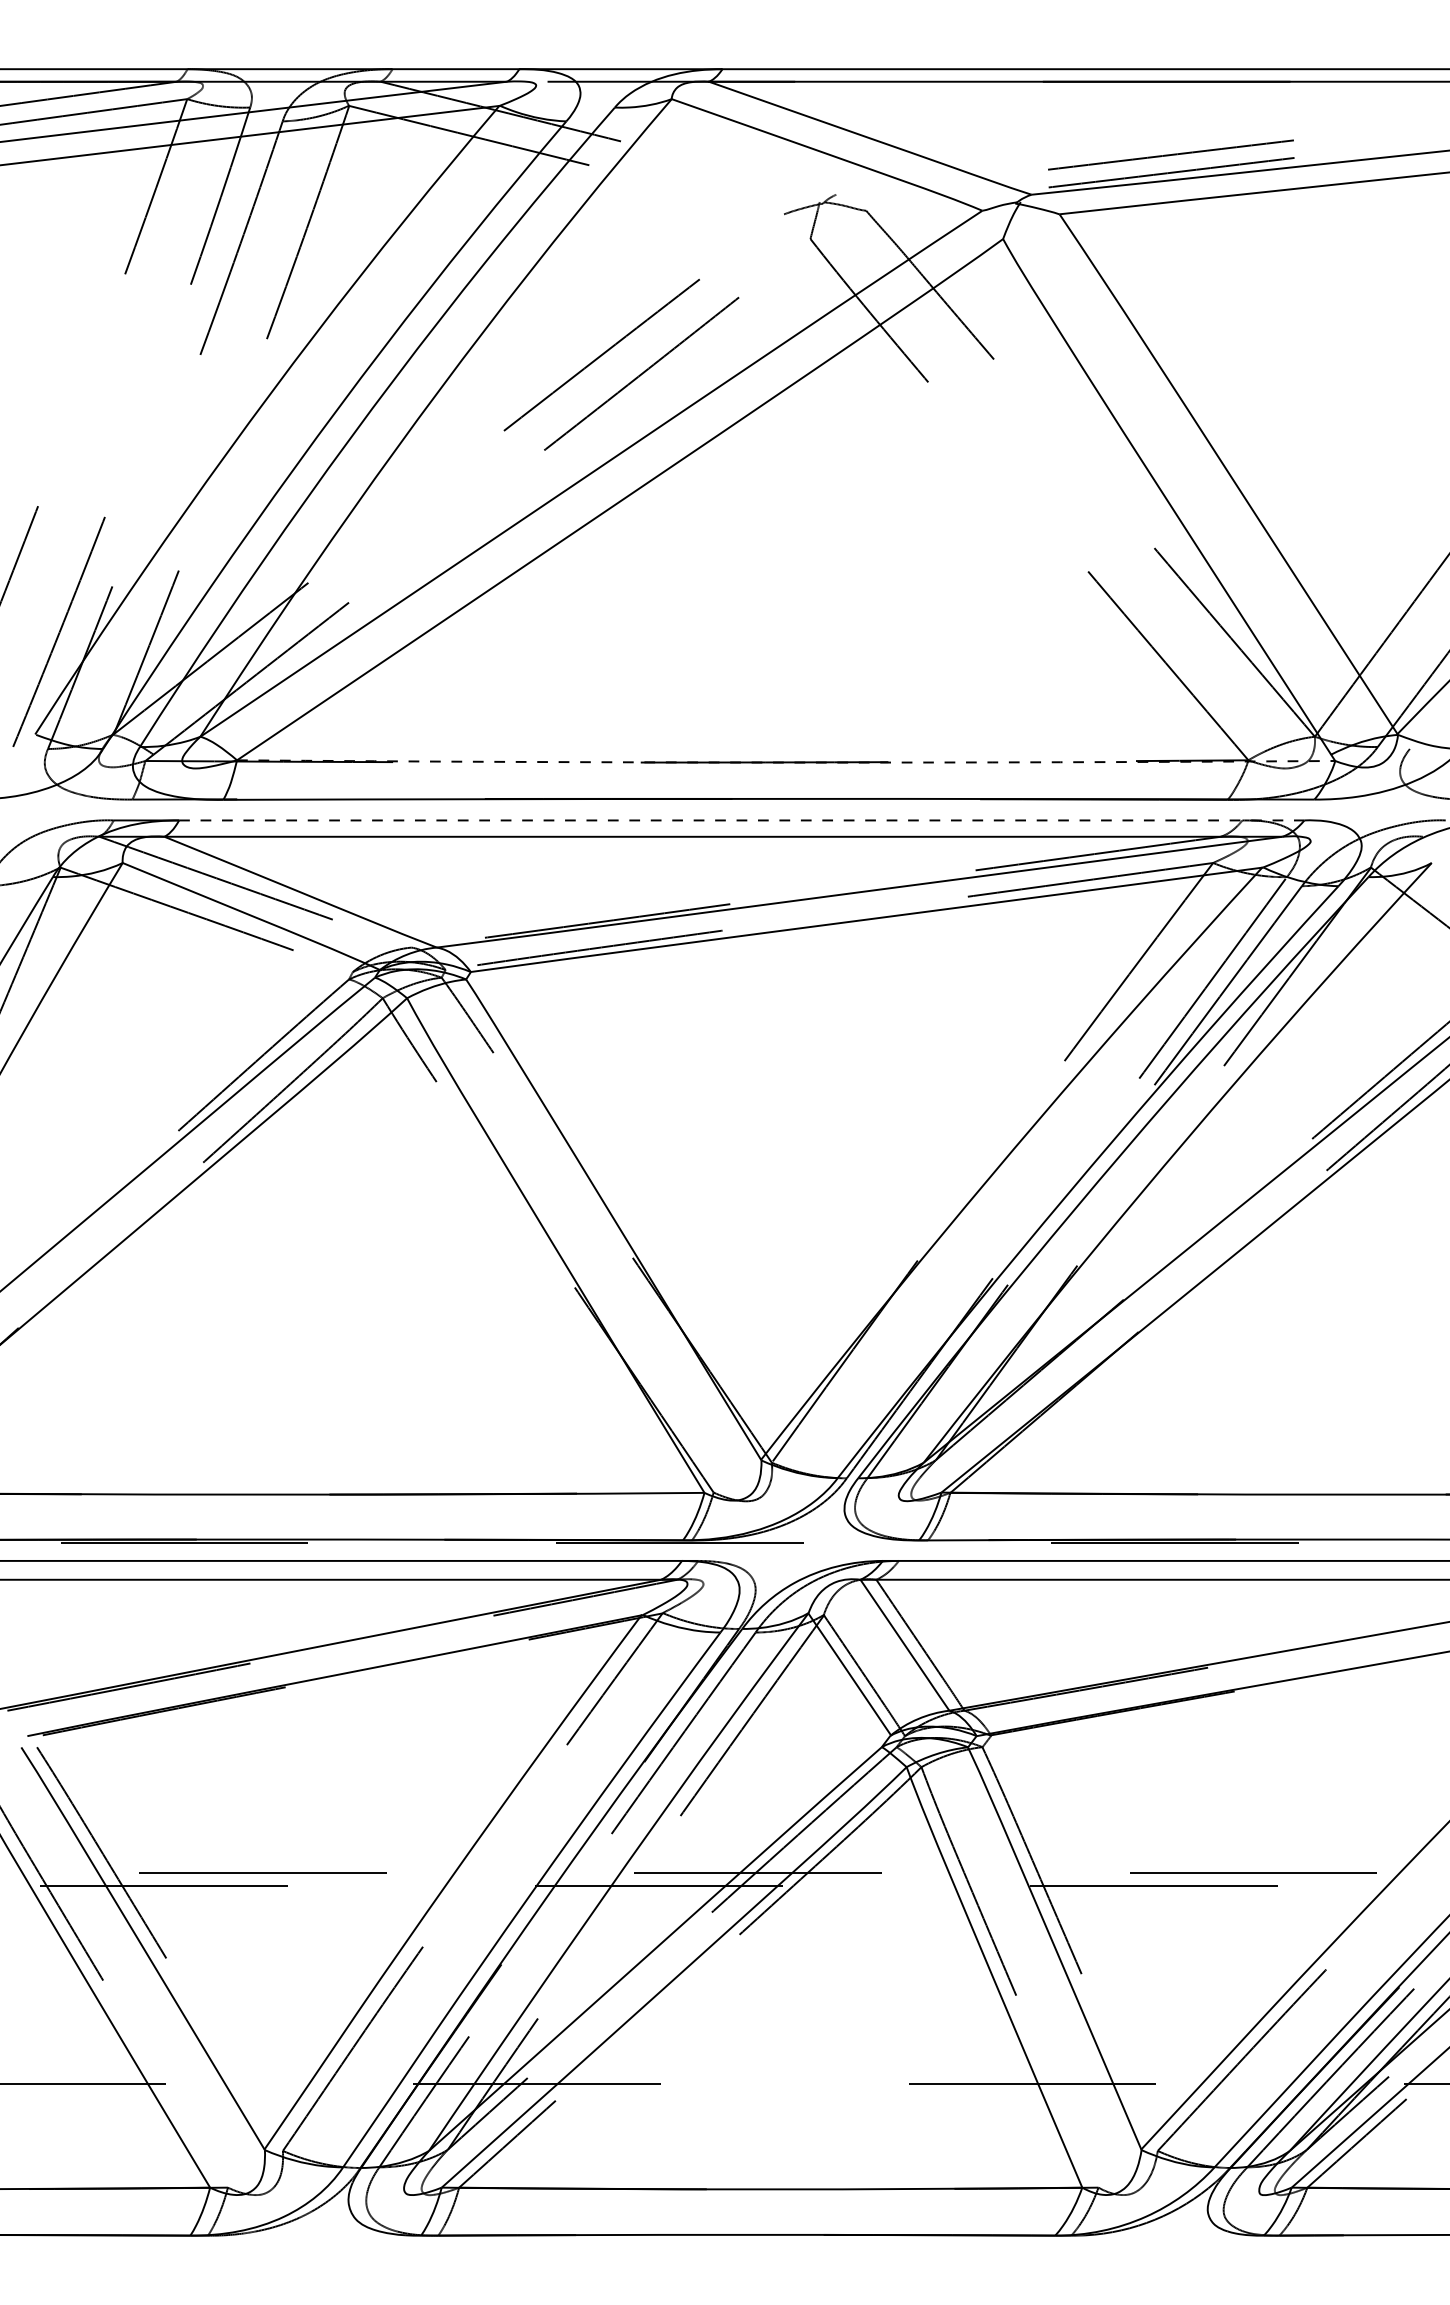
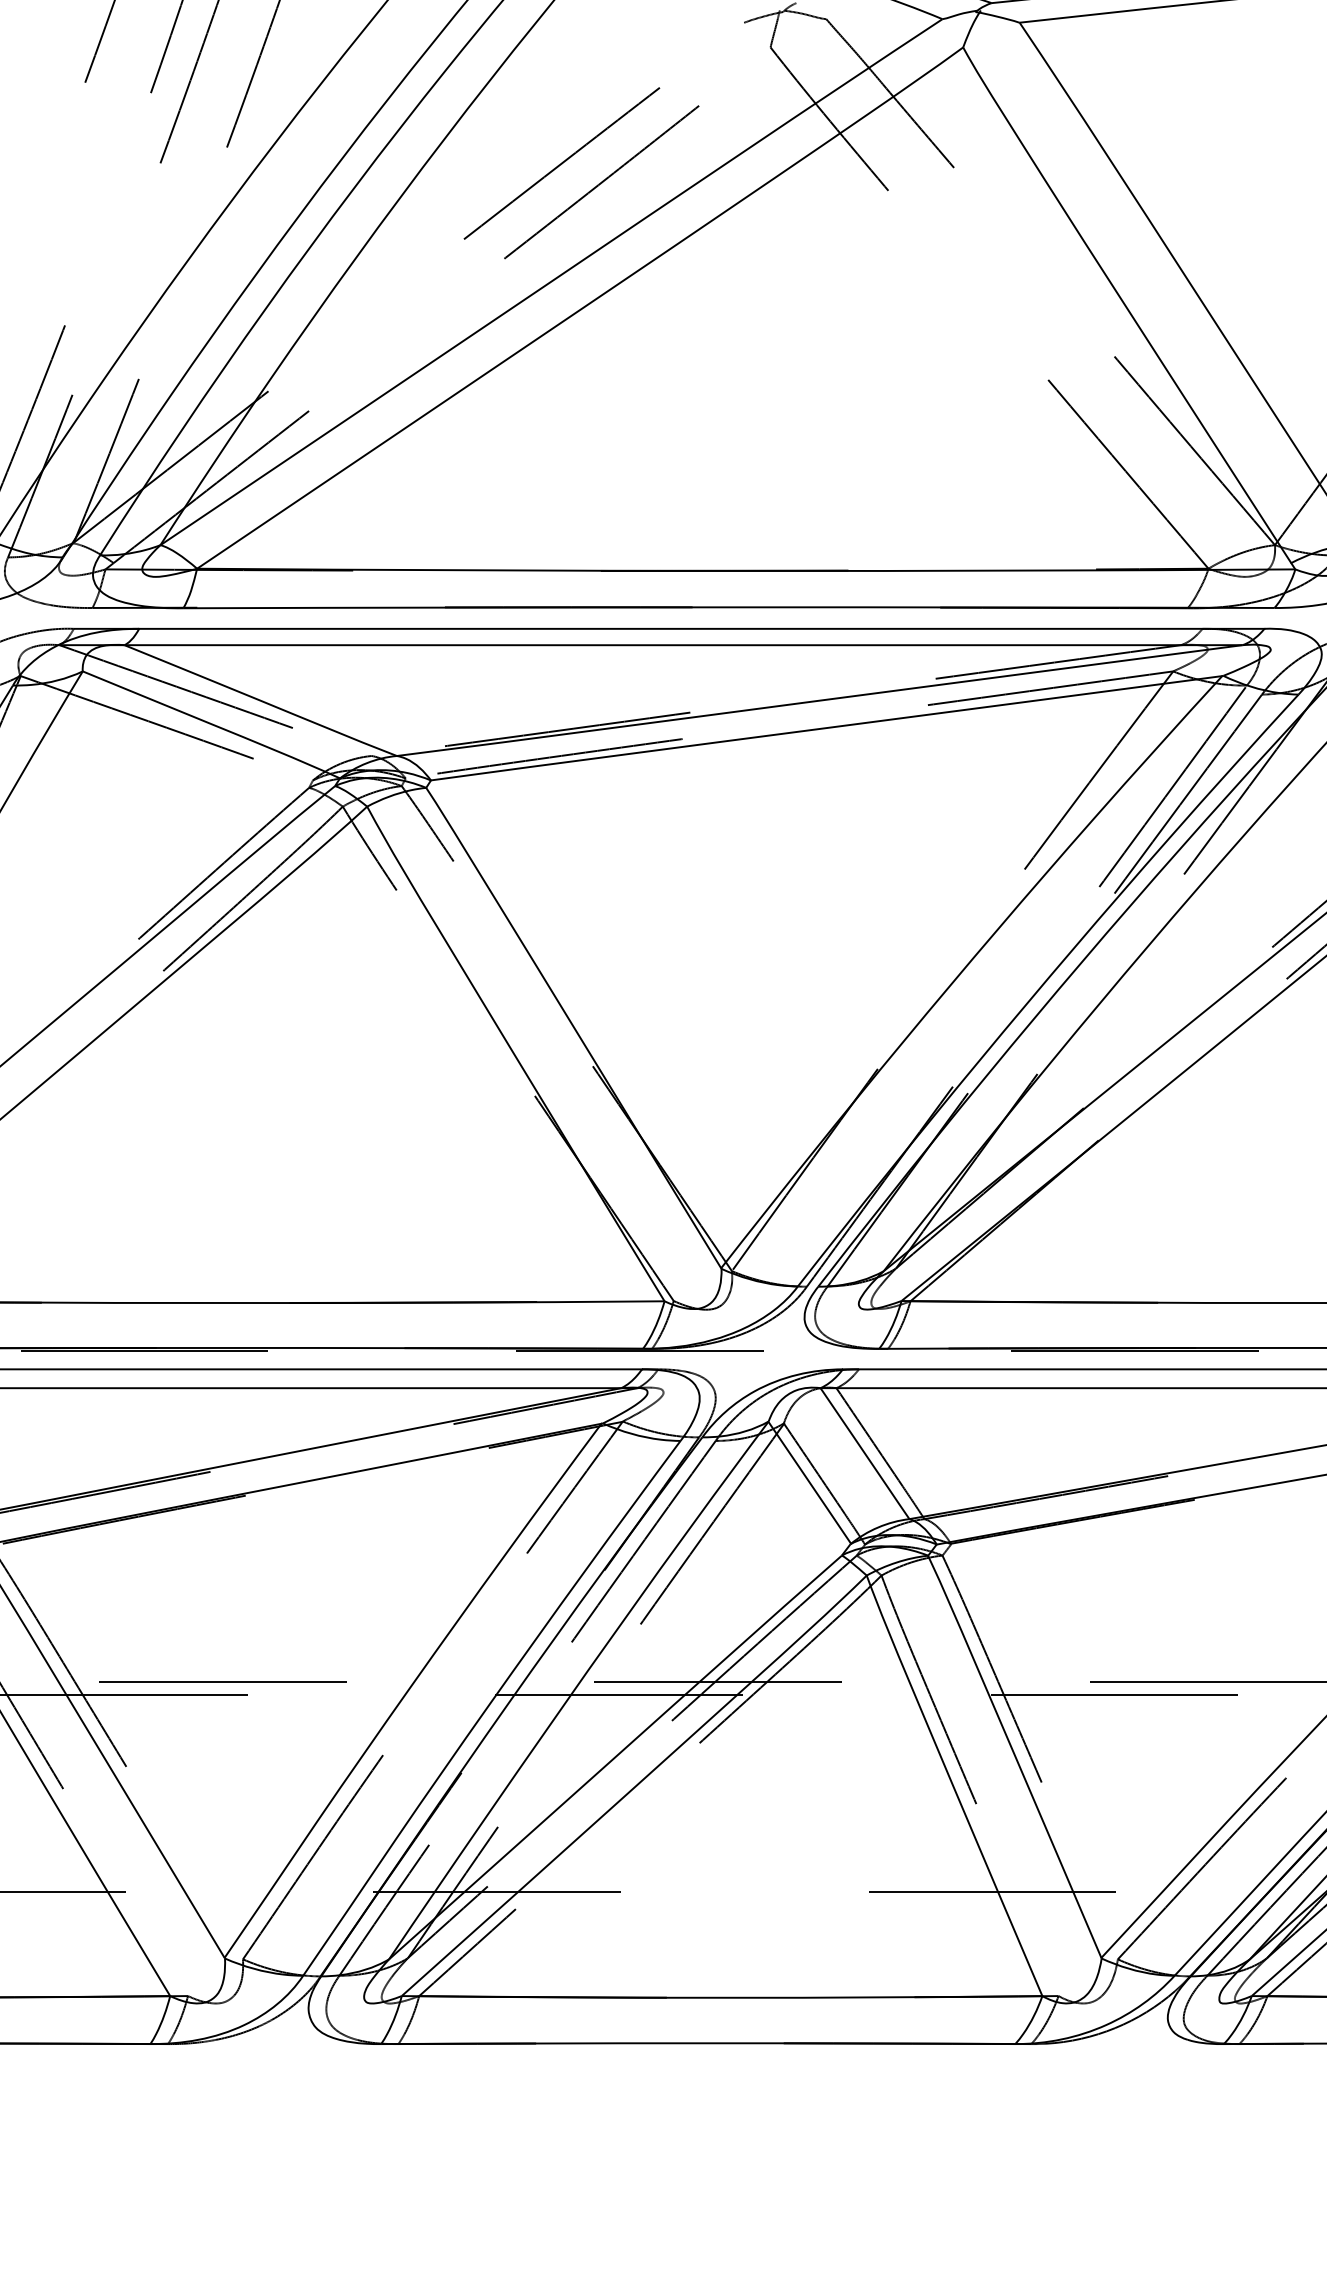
arc: (786, 762) -> (746, 570), dashed -> solid
line: (741, 820) -> (701, 628), dashed -> solid

